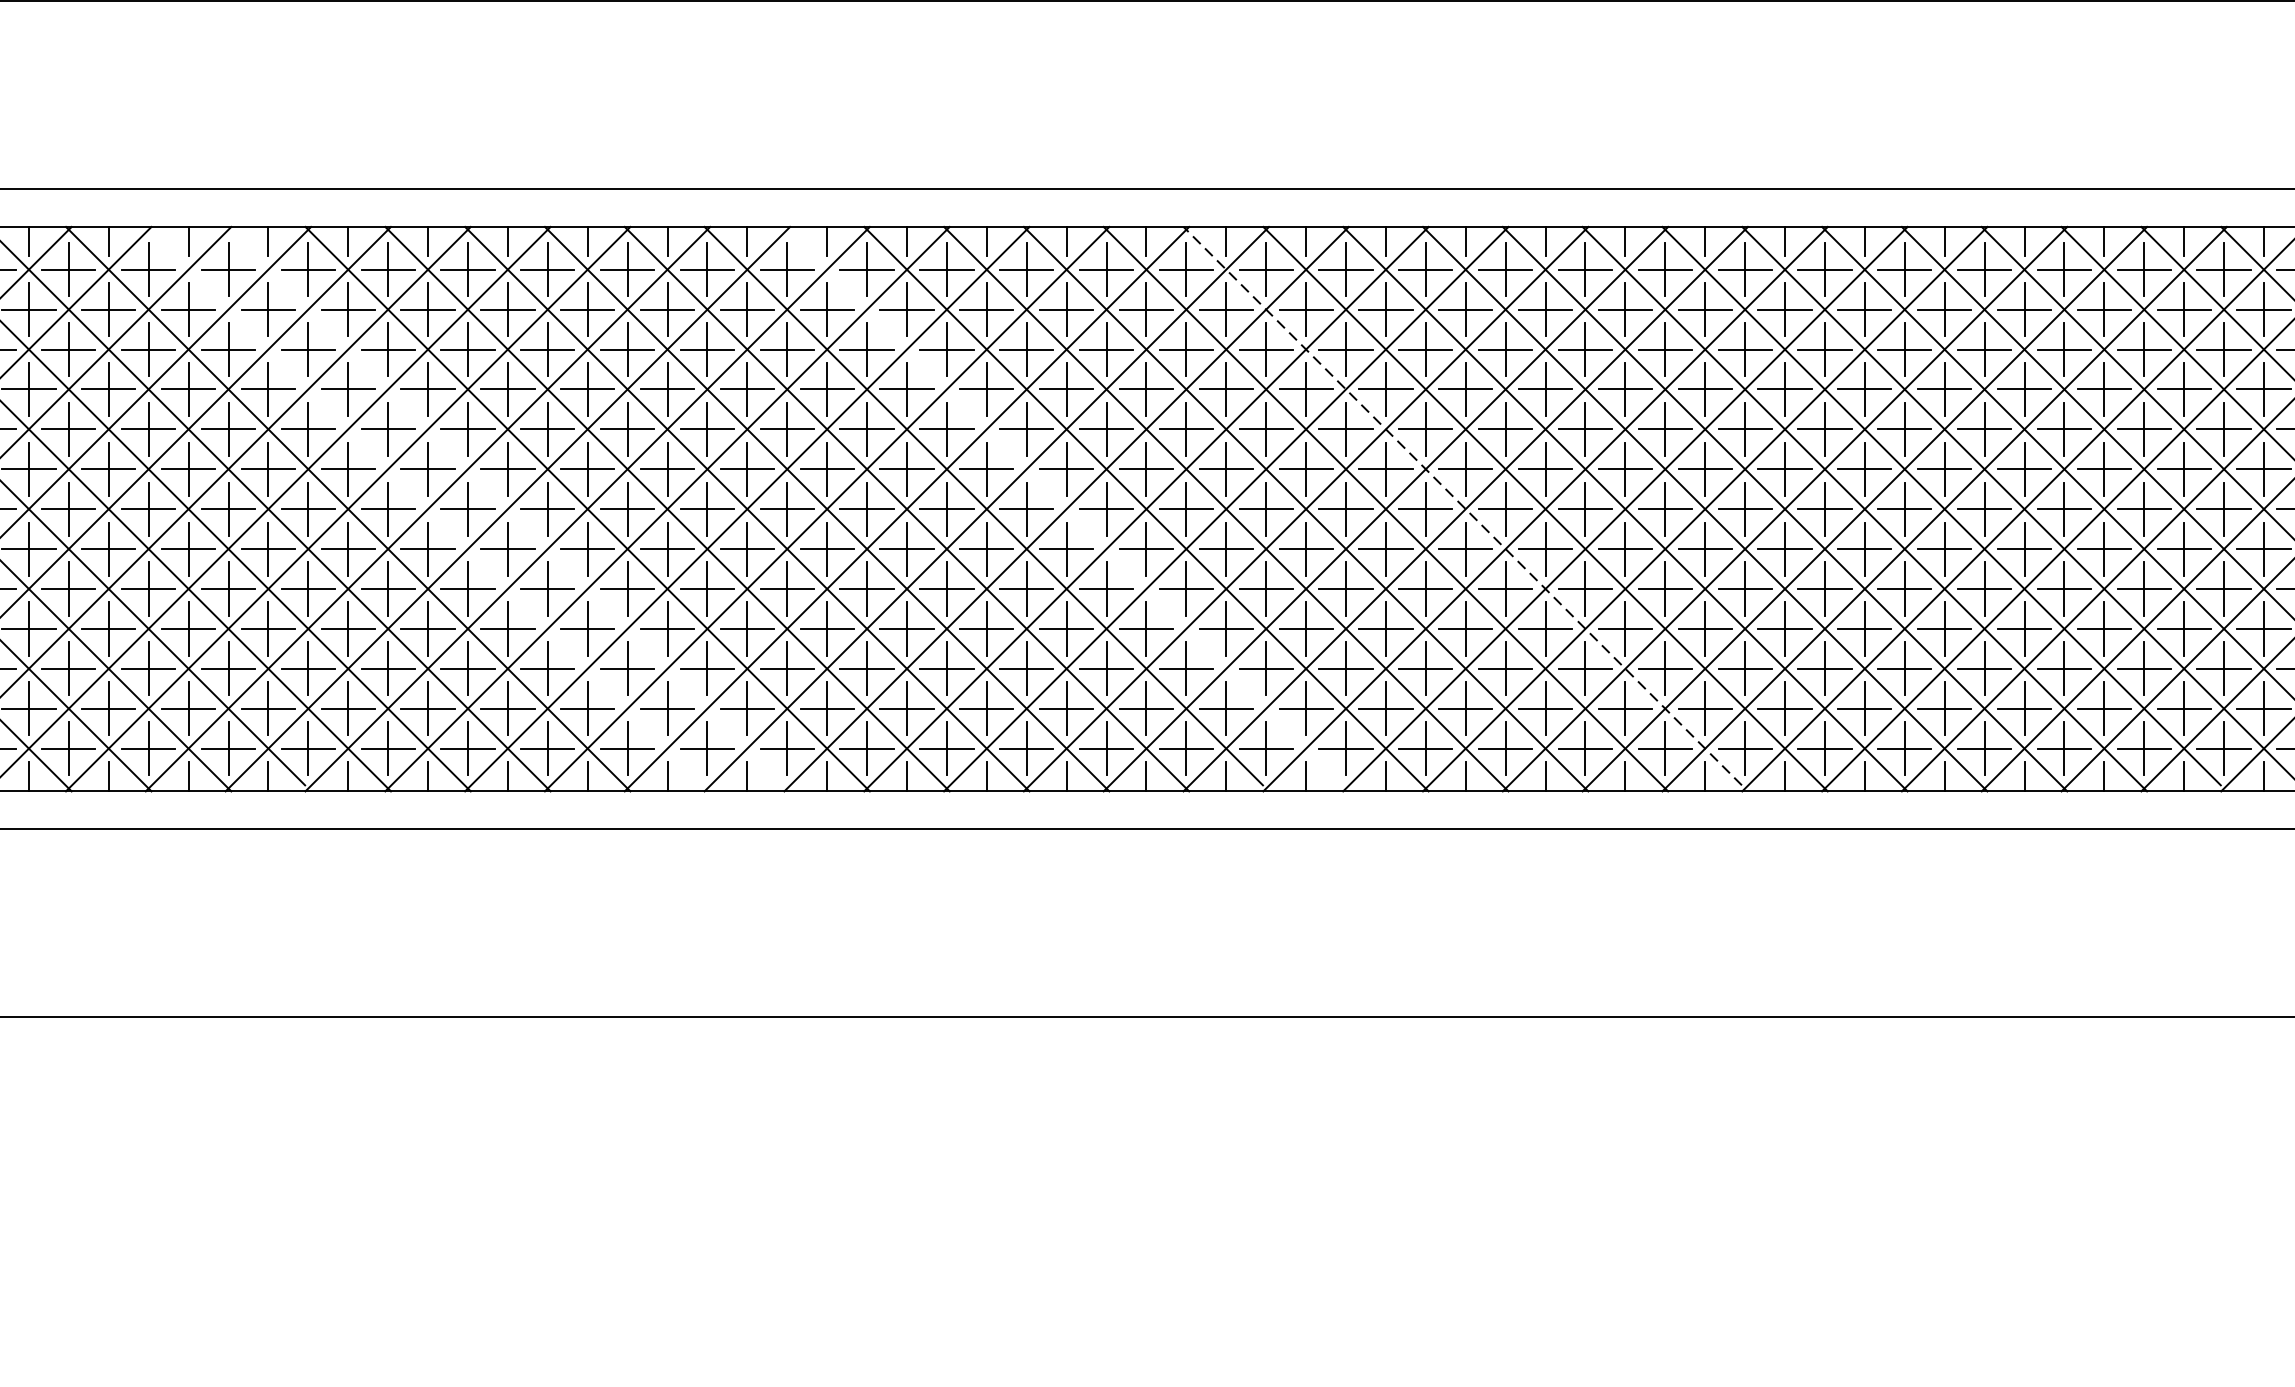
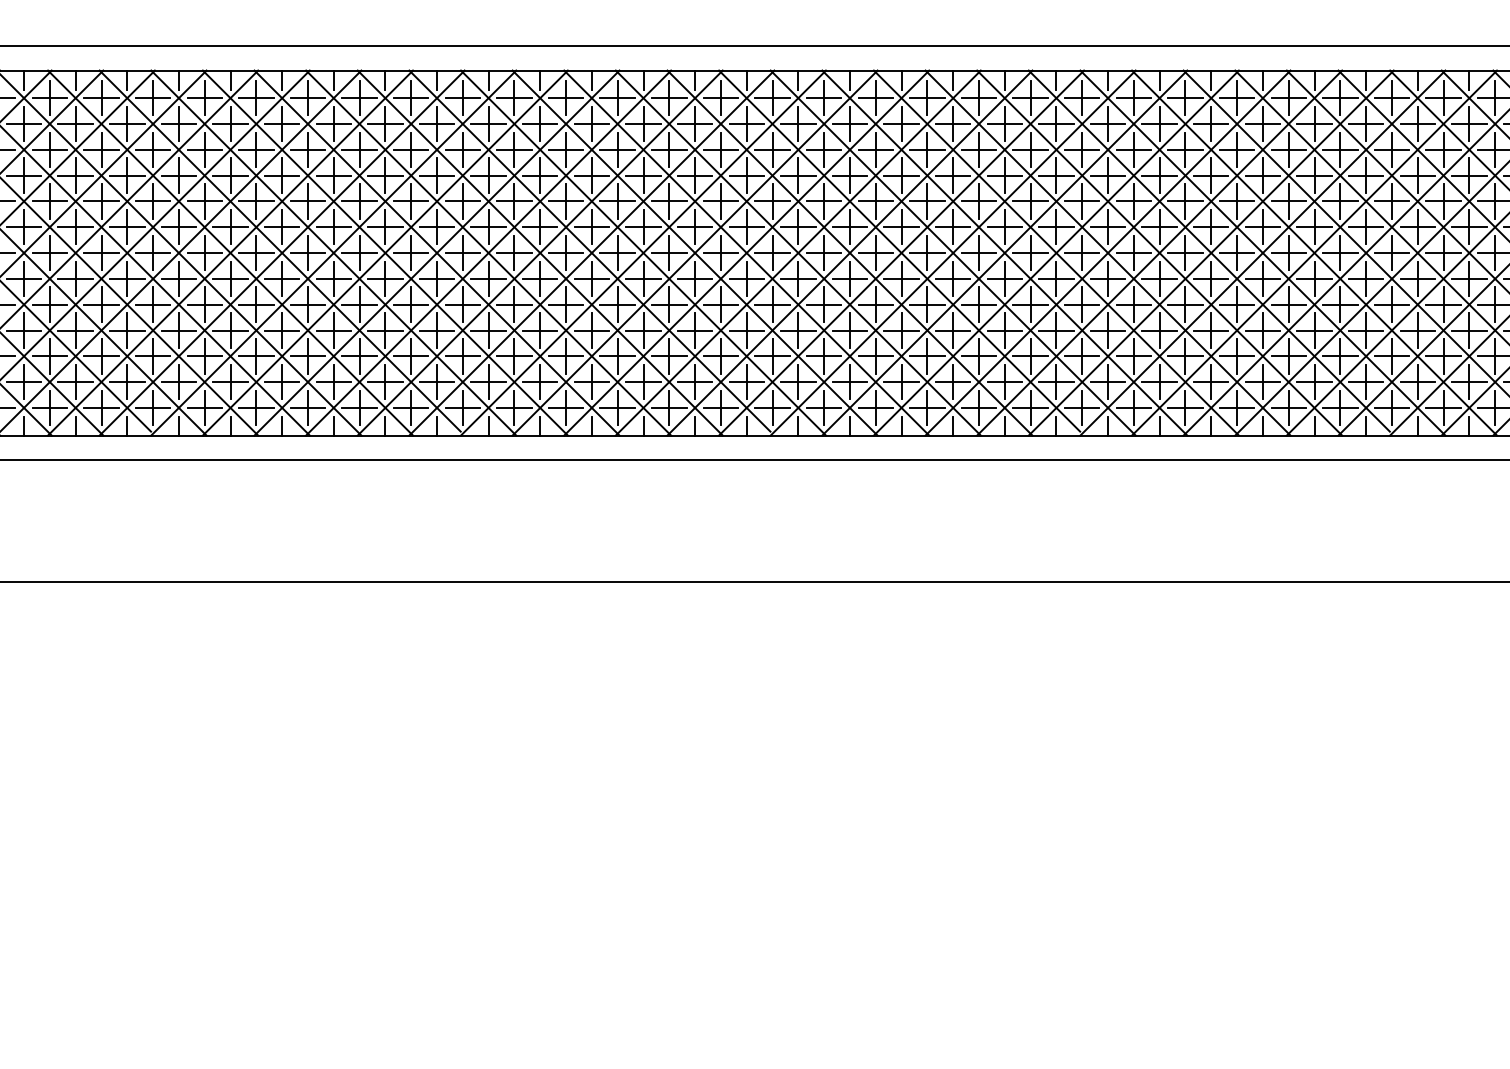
line: (503, 505) -> (279, 250), added
line: (1462, 505) -> (899, 250), dashed -> solid
line: (427, 508) -> (230, 252), added
line: (1066, 508) -> (643, 252), added

